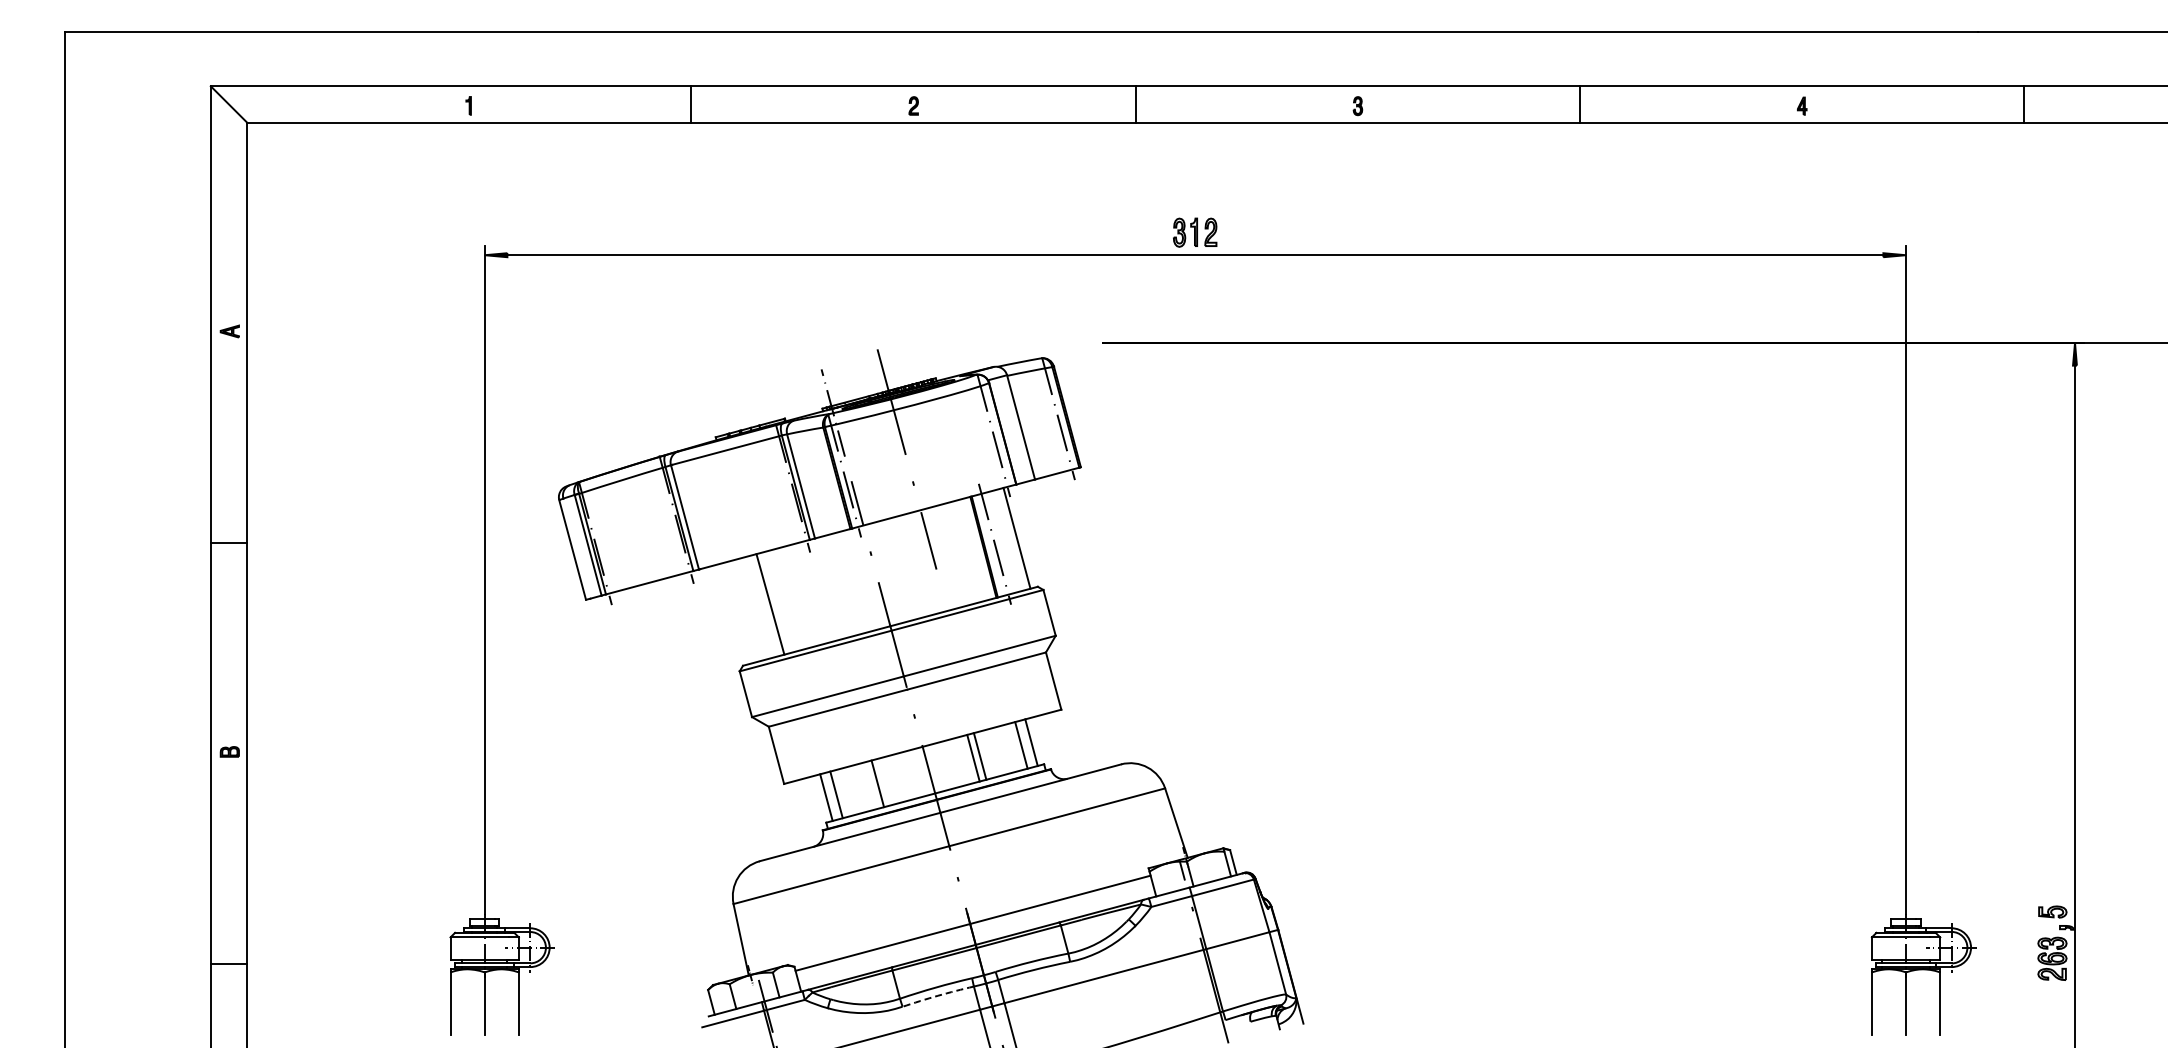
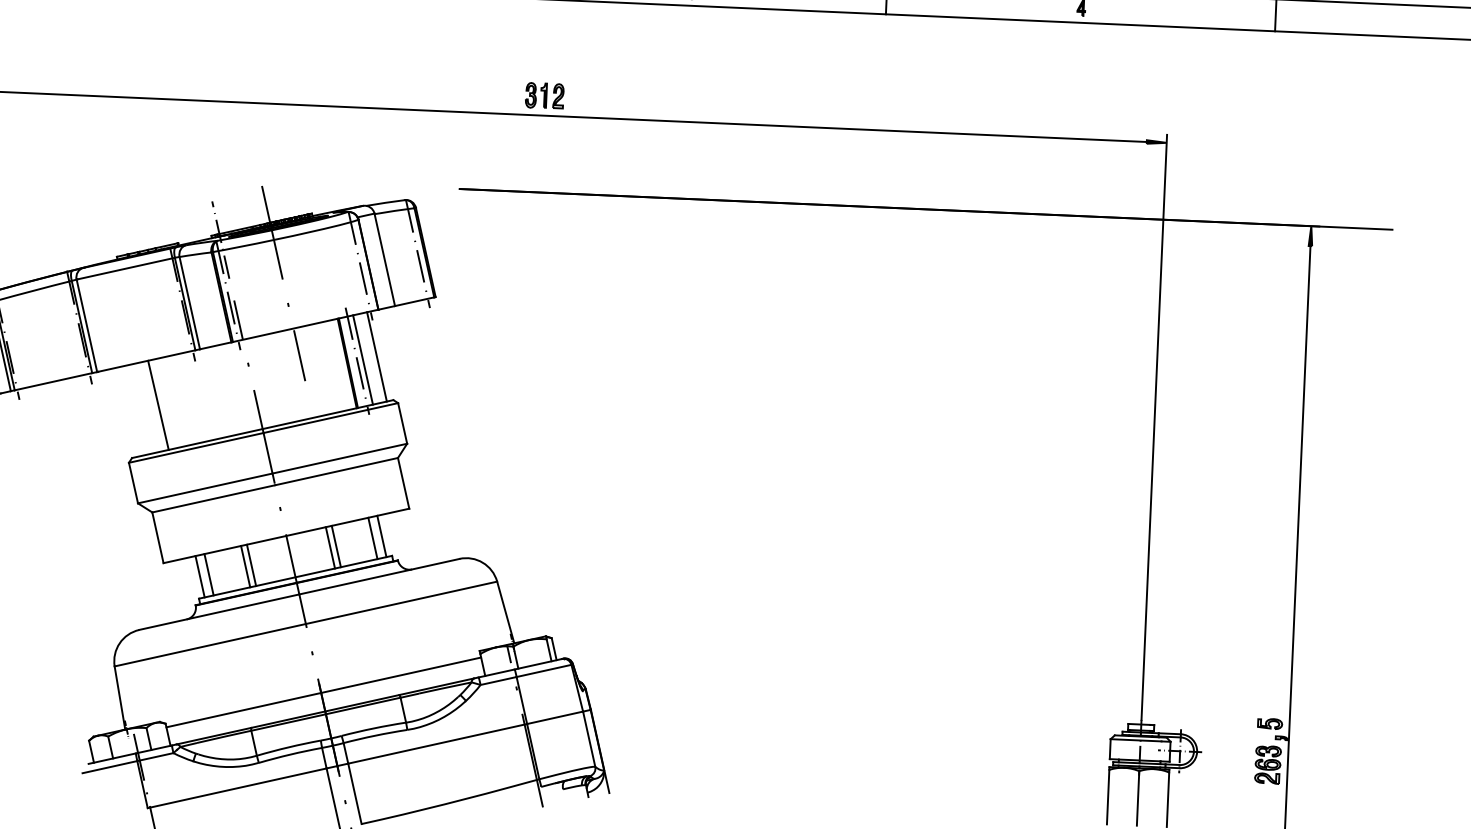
line: (1000, 542) -> (362, 359), added
line: (884, 781) -> (251, 564), added
arc: (937, 995) -> (289, 754), dashed -> solid

